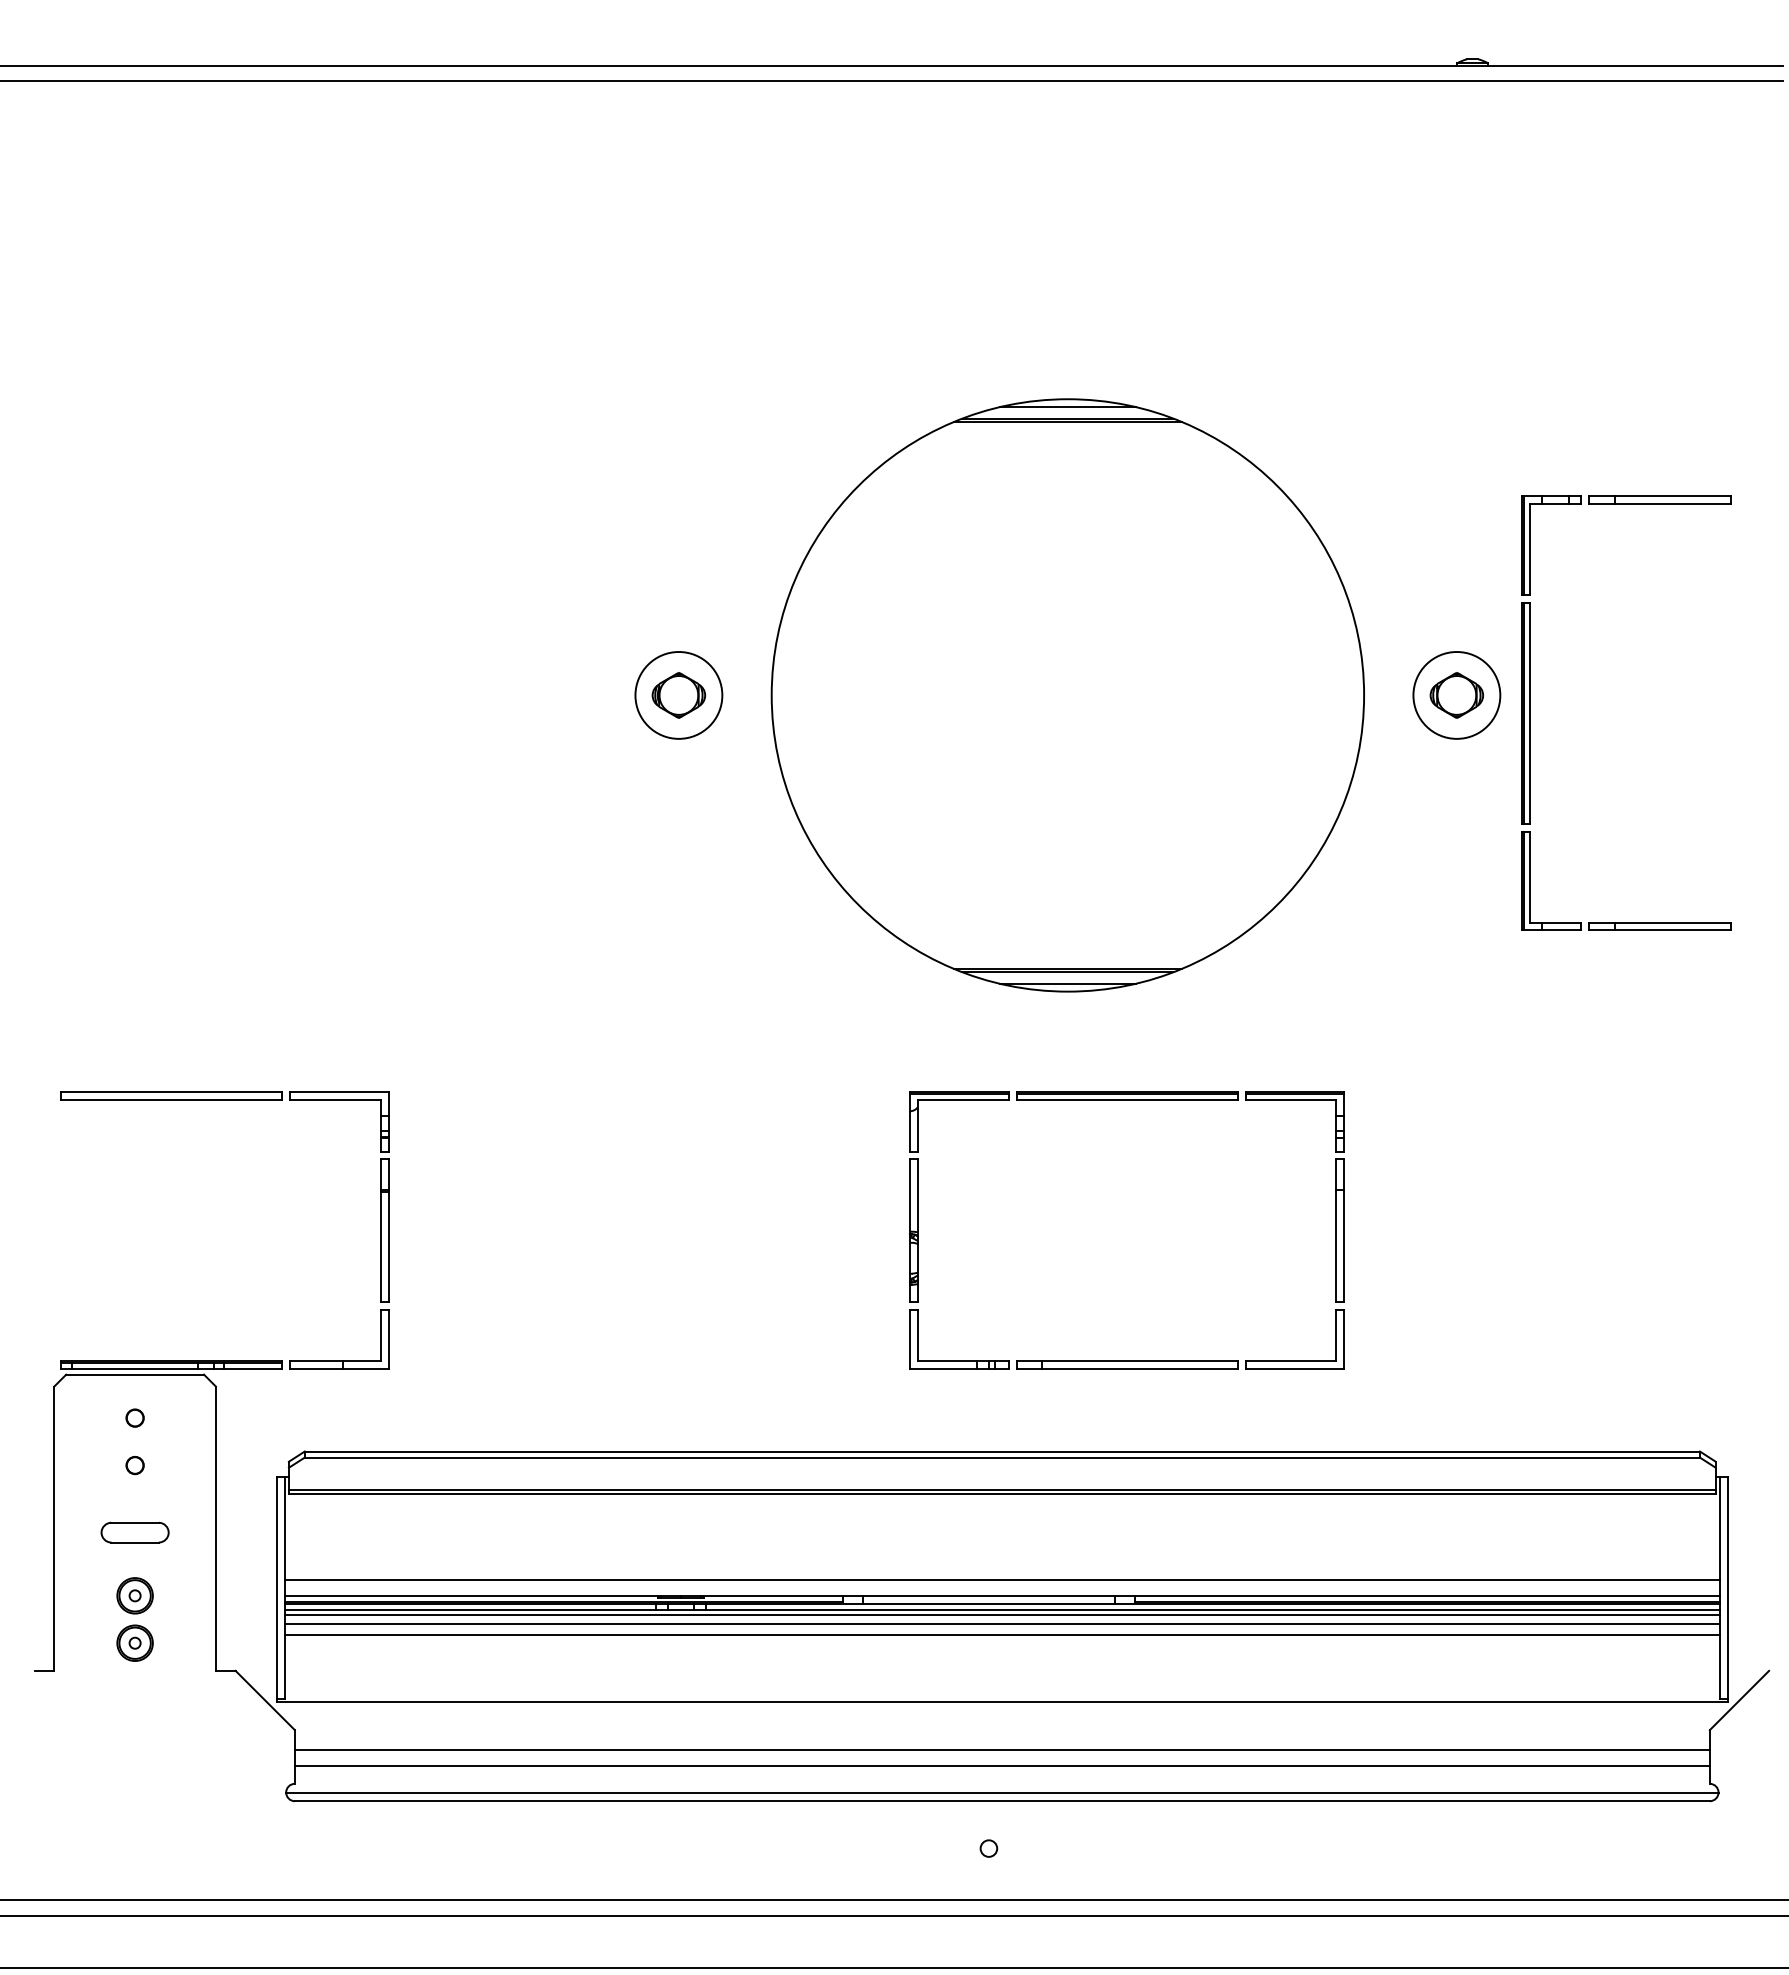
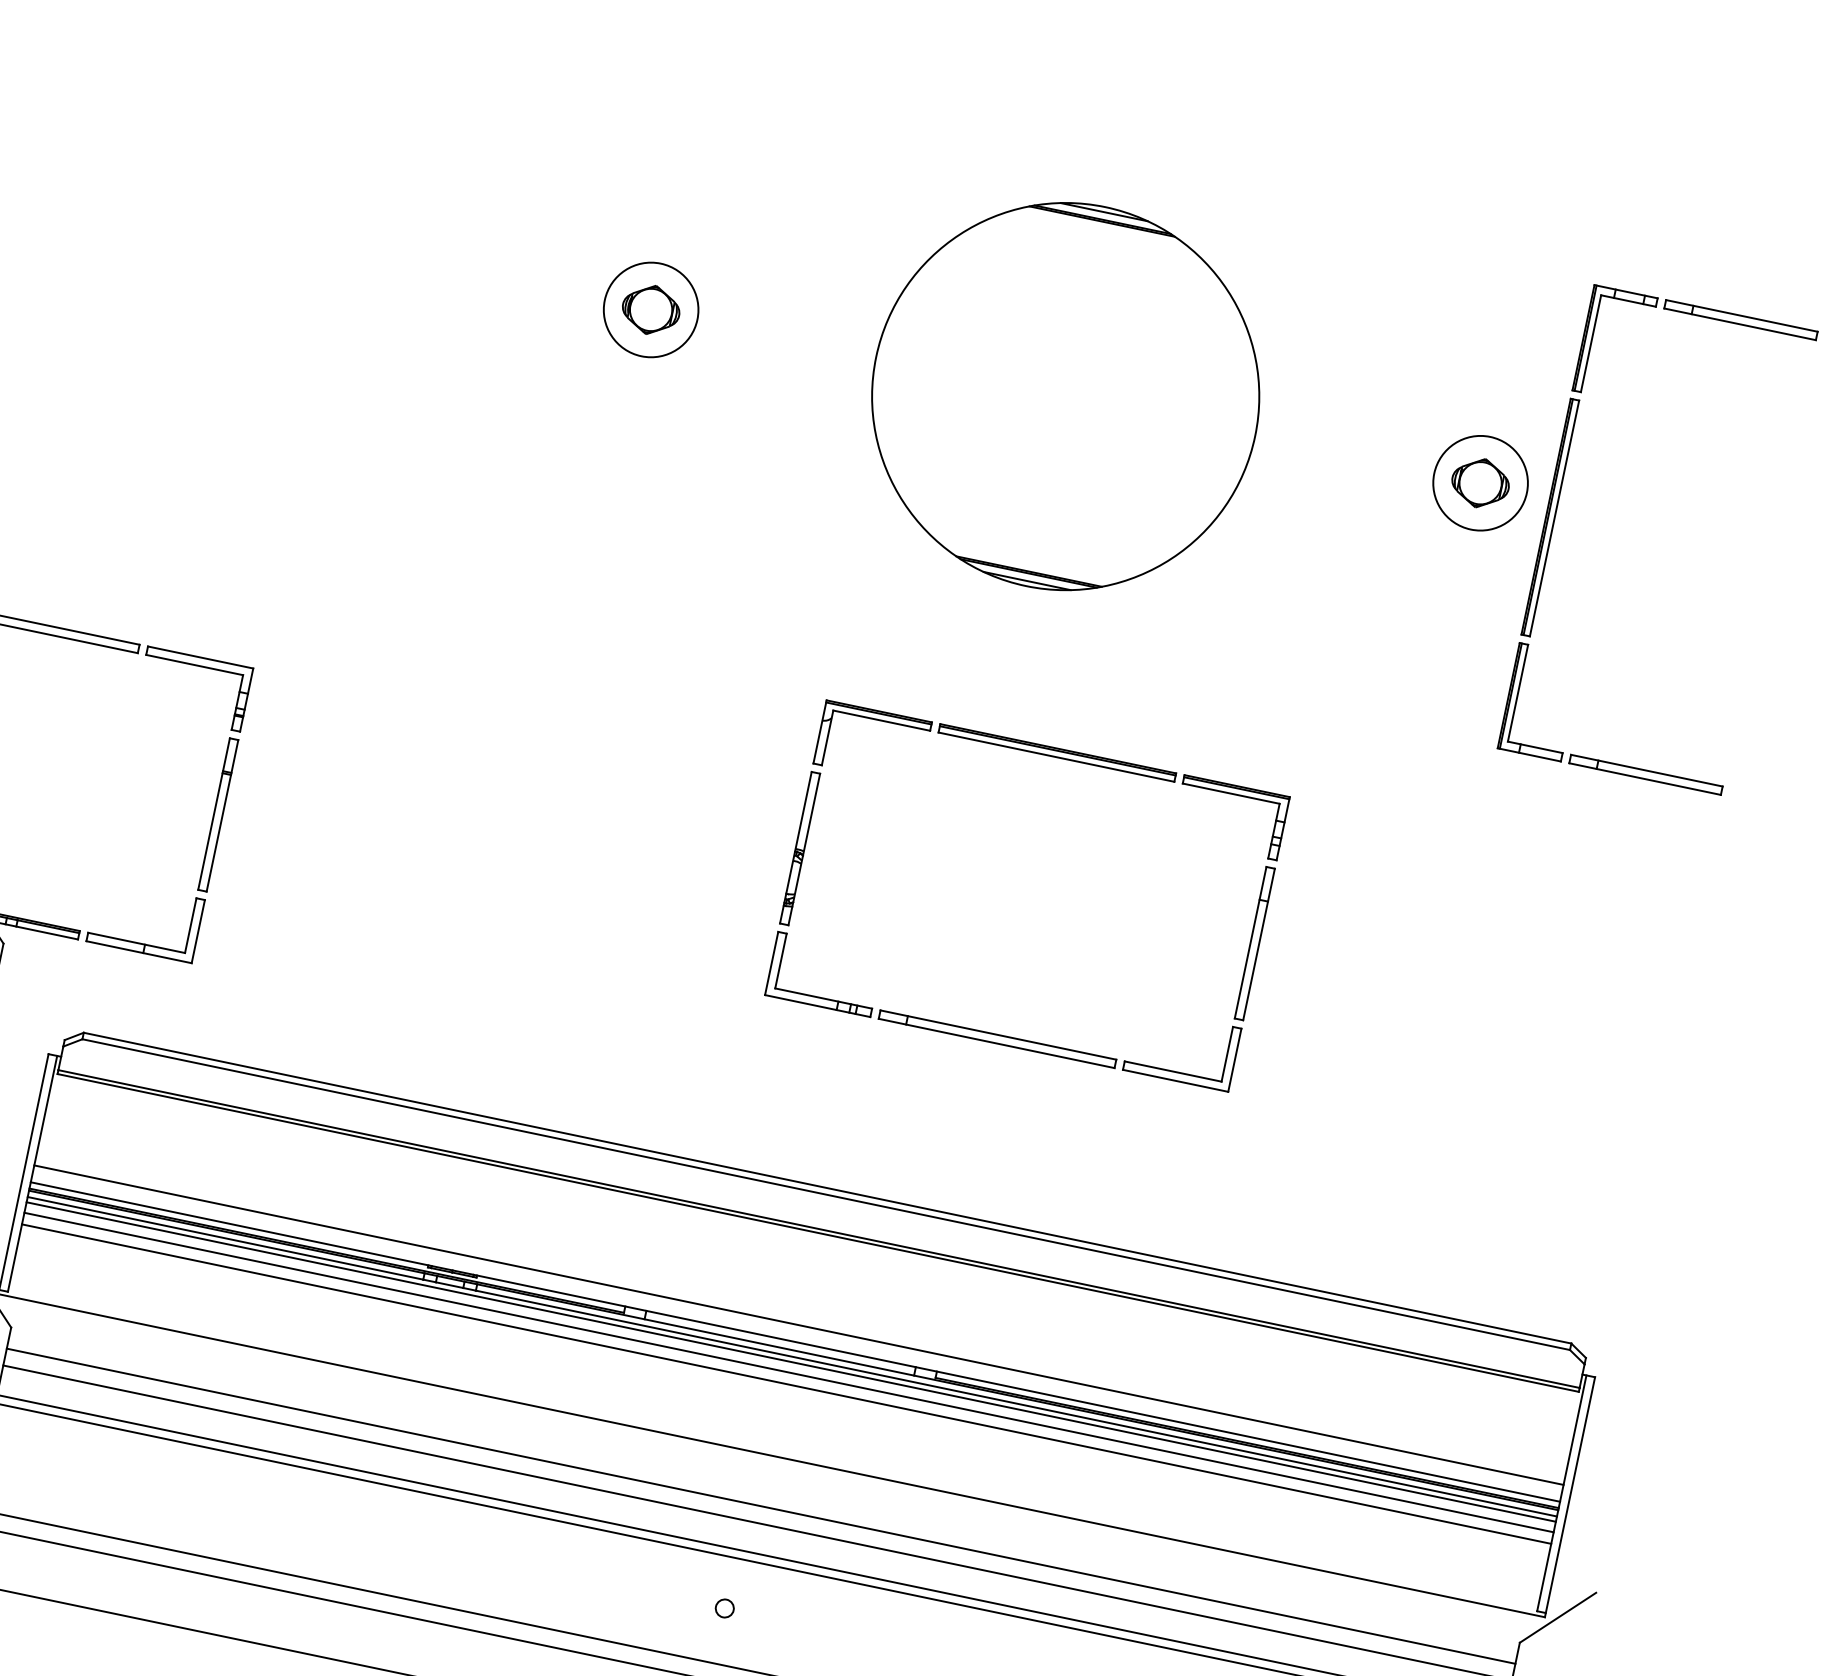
part: (1067, 695) -> (1065, 396), size x0.6
part: (1126, 1100) -> (1055, 757), moved

